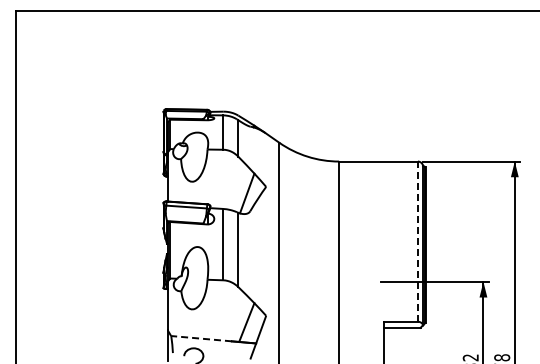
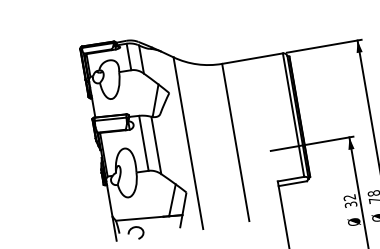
line: (417, 241) -> (293, 115), dashed -> solid
line: (201, 338) -> (139, 218), dashed -> solid

